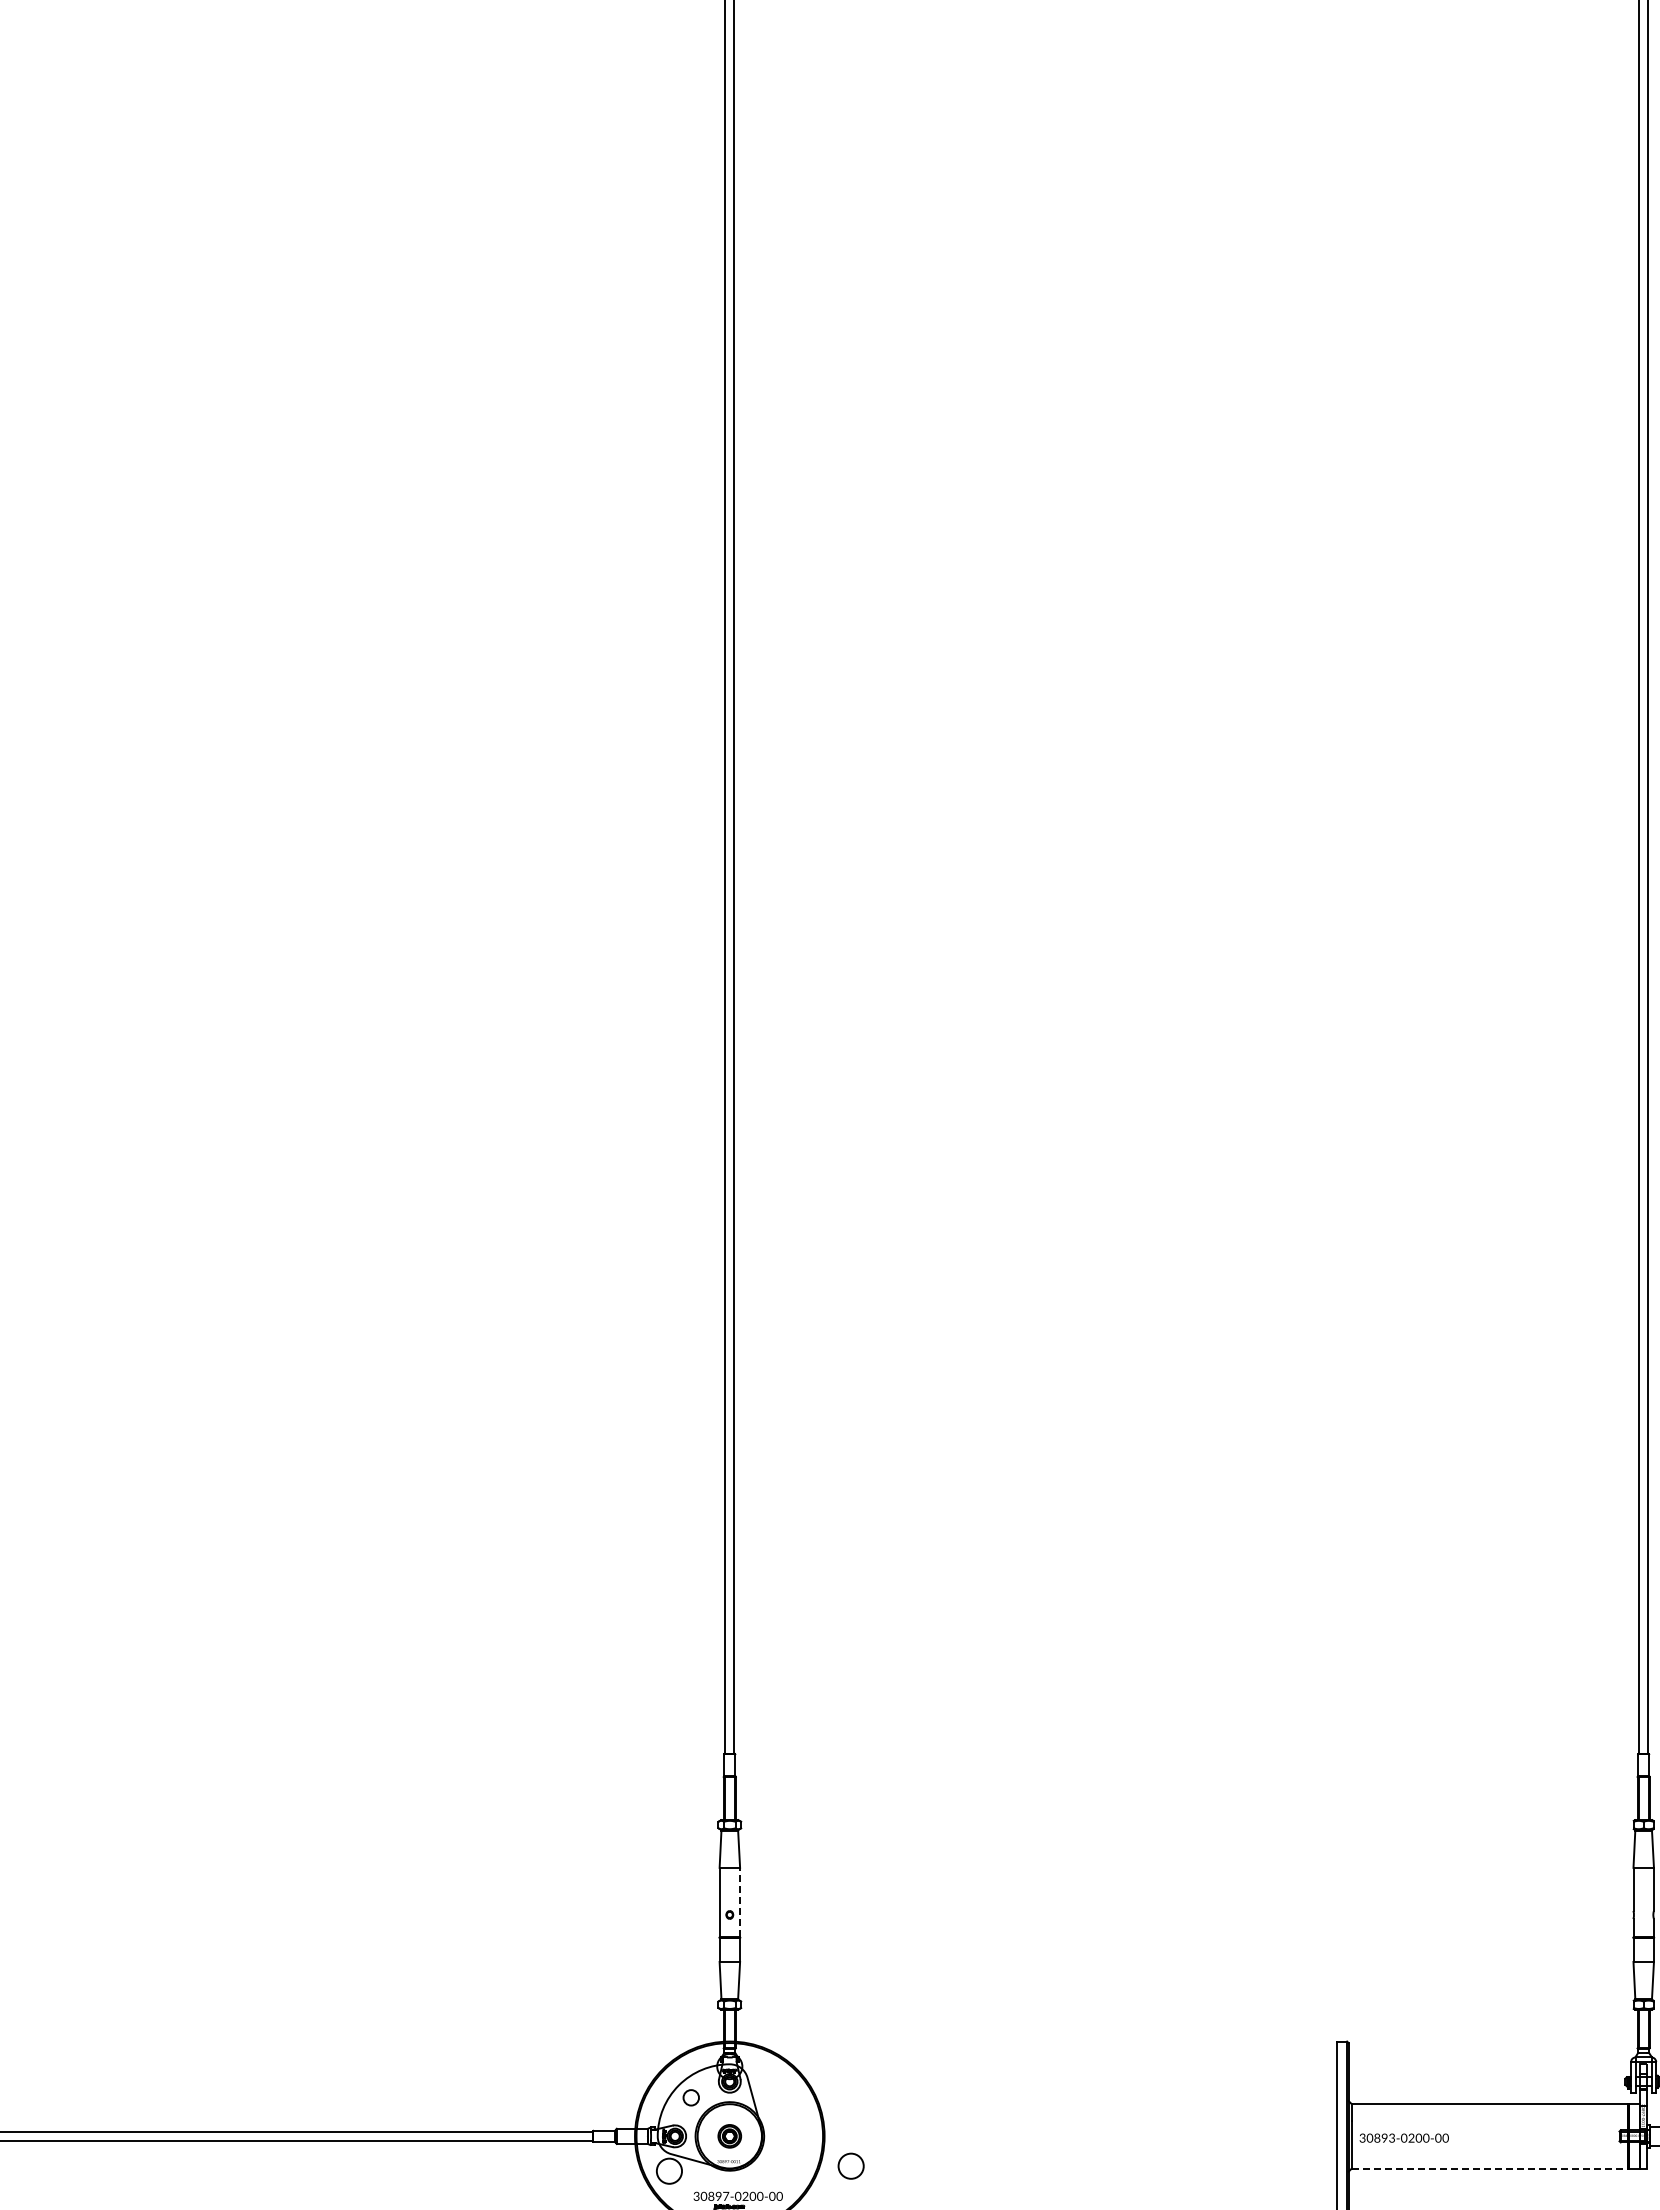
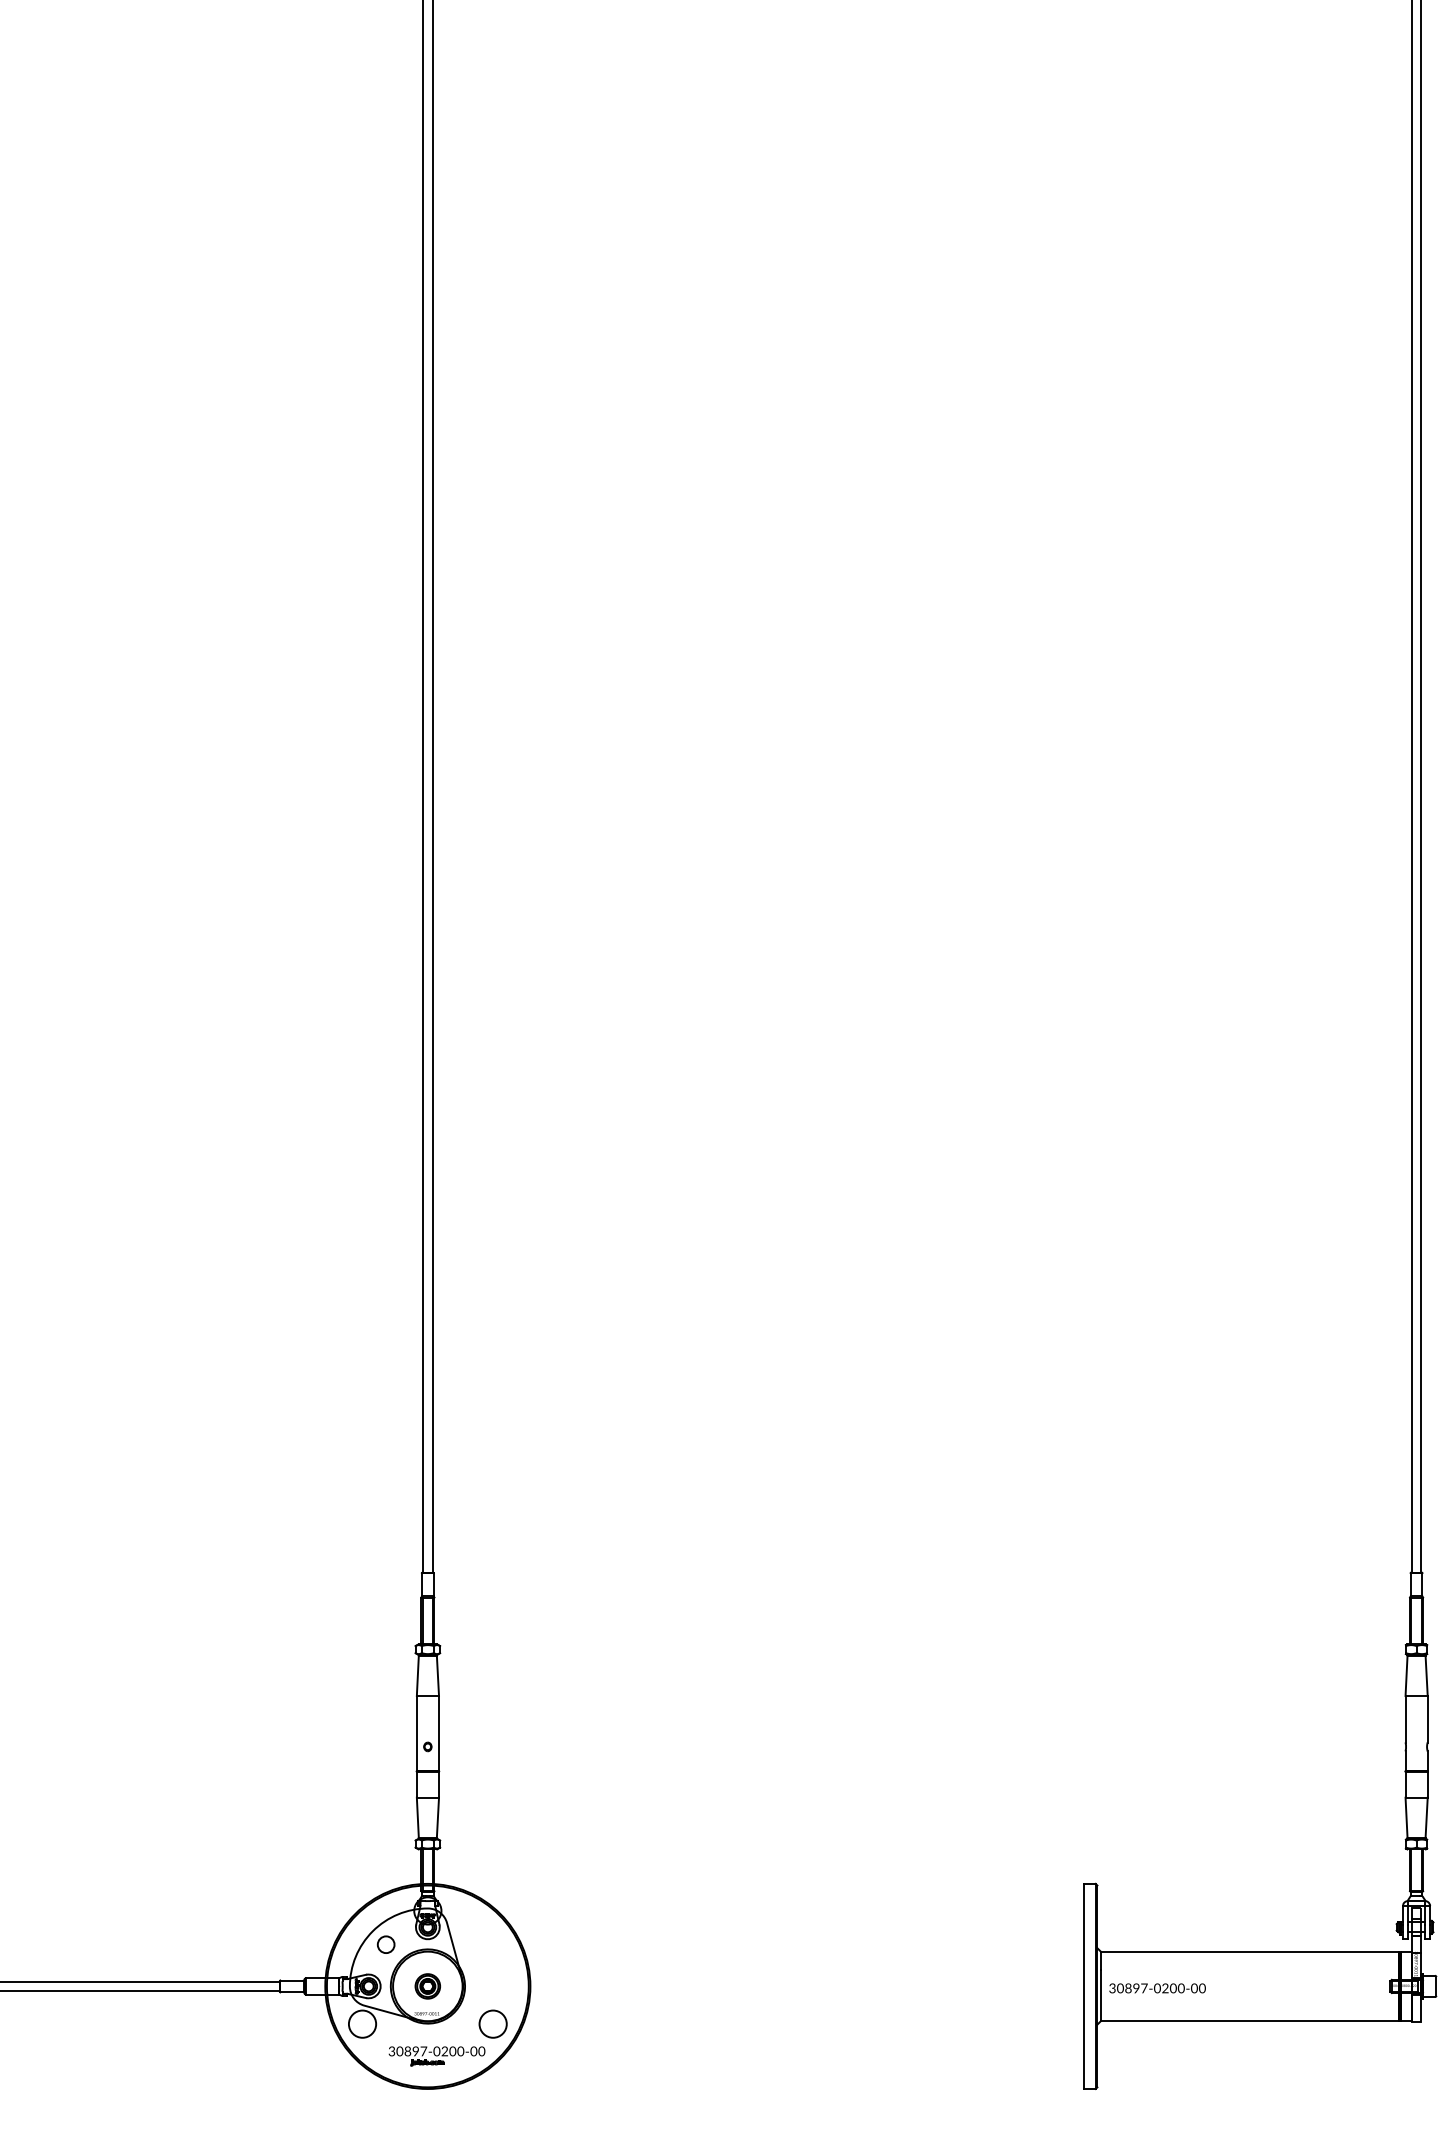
line: (740, 1902) -> (439, 1733), dashed -> solid
text: (1392, 2137) -> (1144, 1987), 30893-0200-00 -> 30897-0200-00
circle: (850, 2165) -> (492, 2023), moved
line: (1489, 2168) -> (1249, 2021), dashed -> solid

